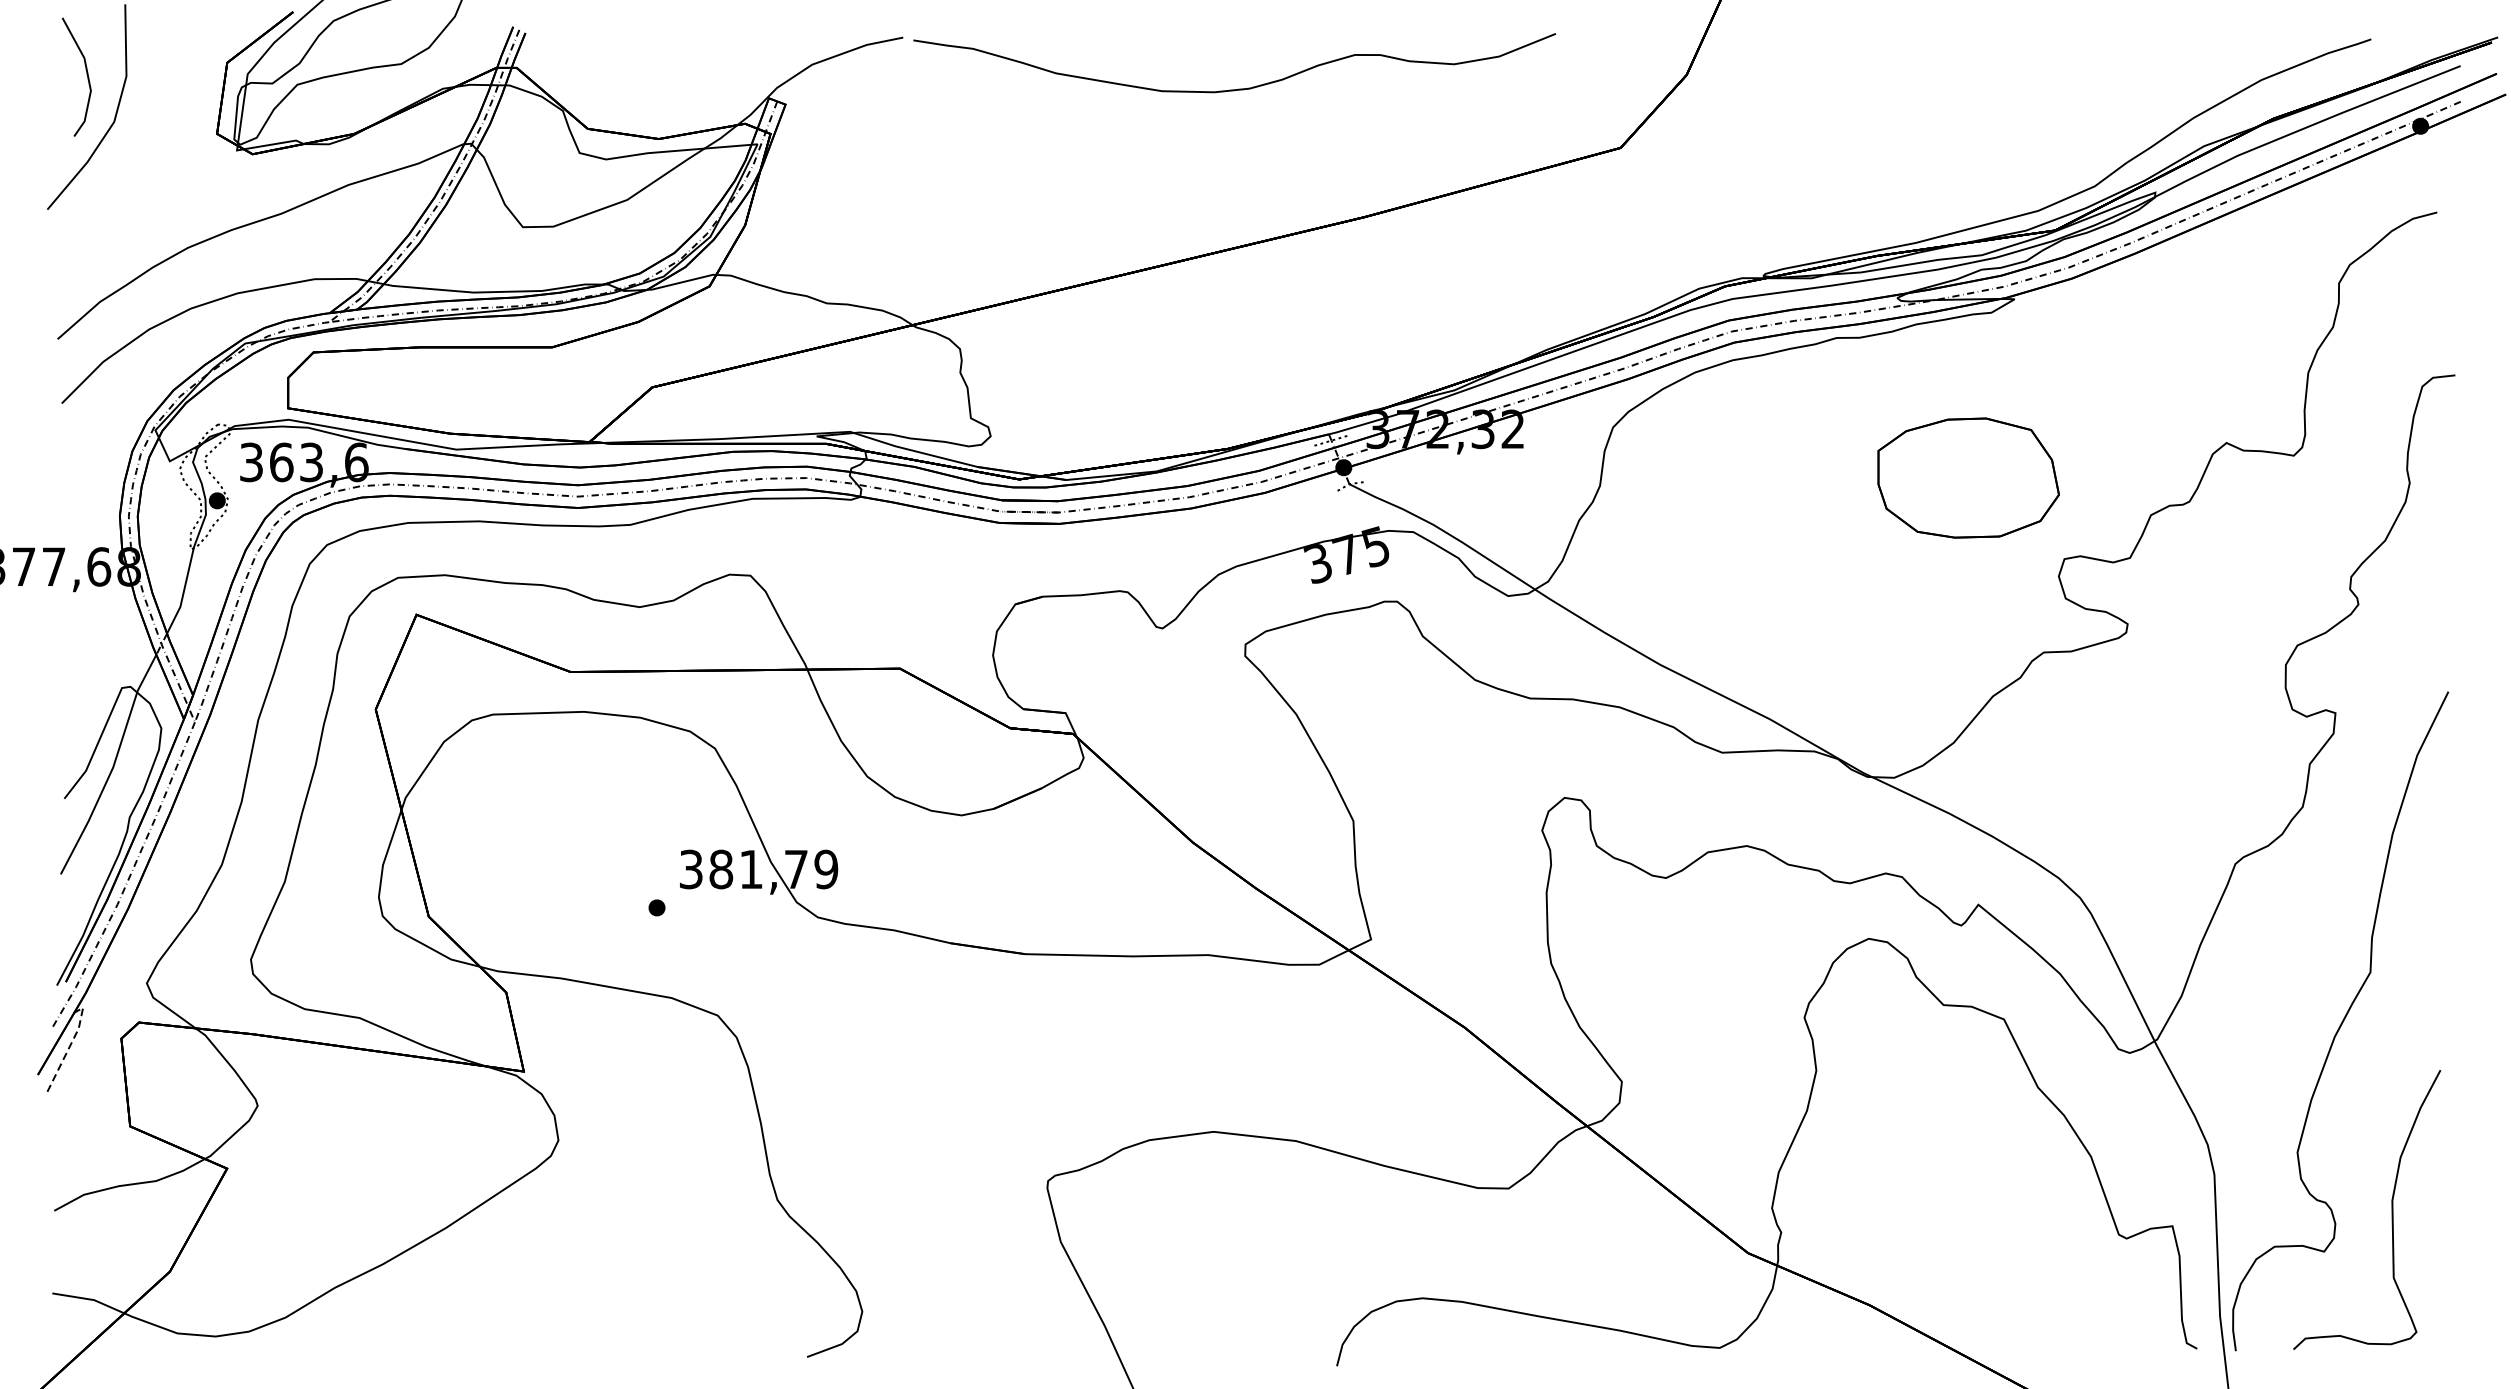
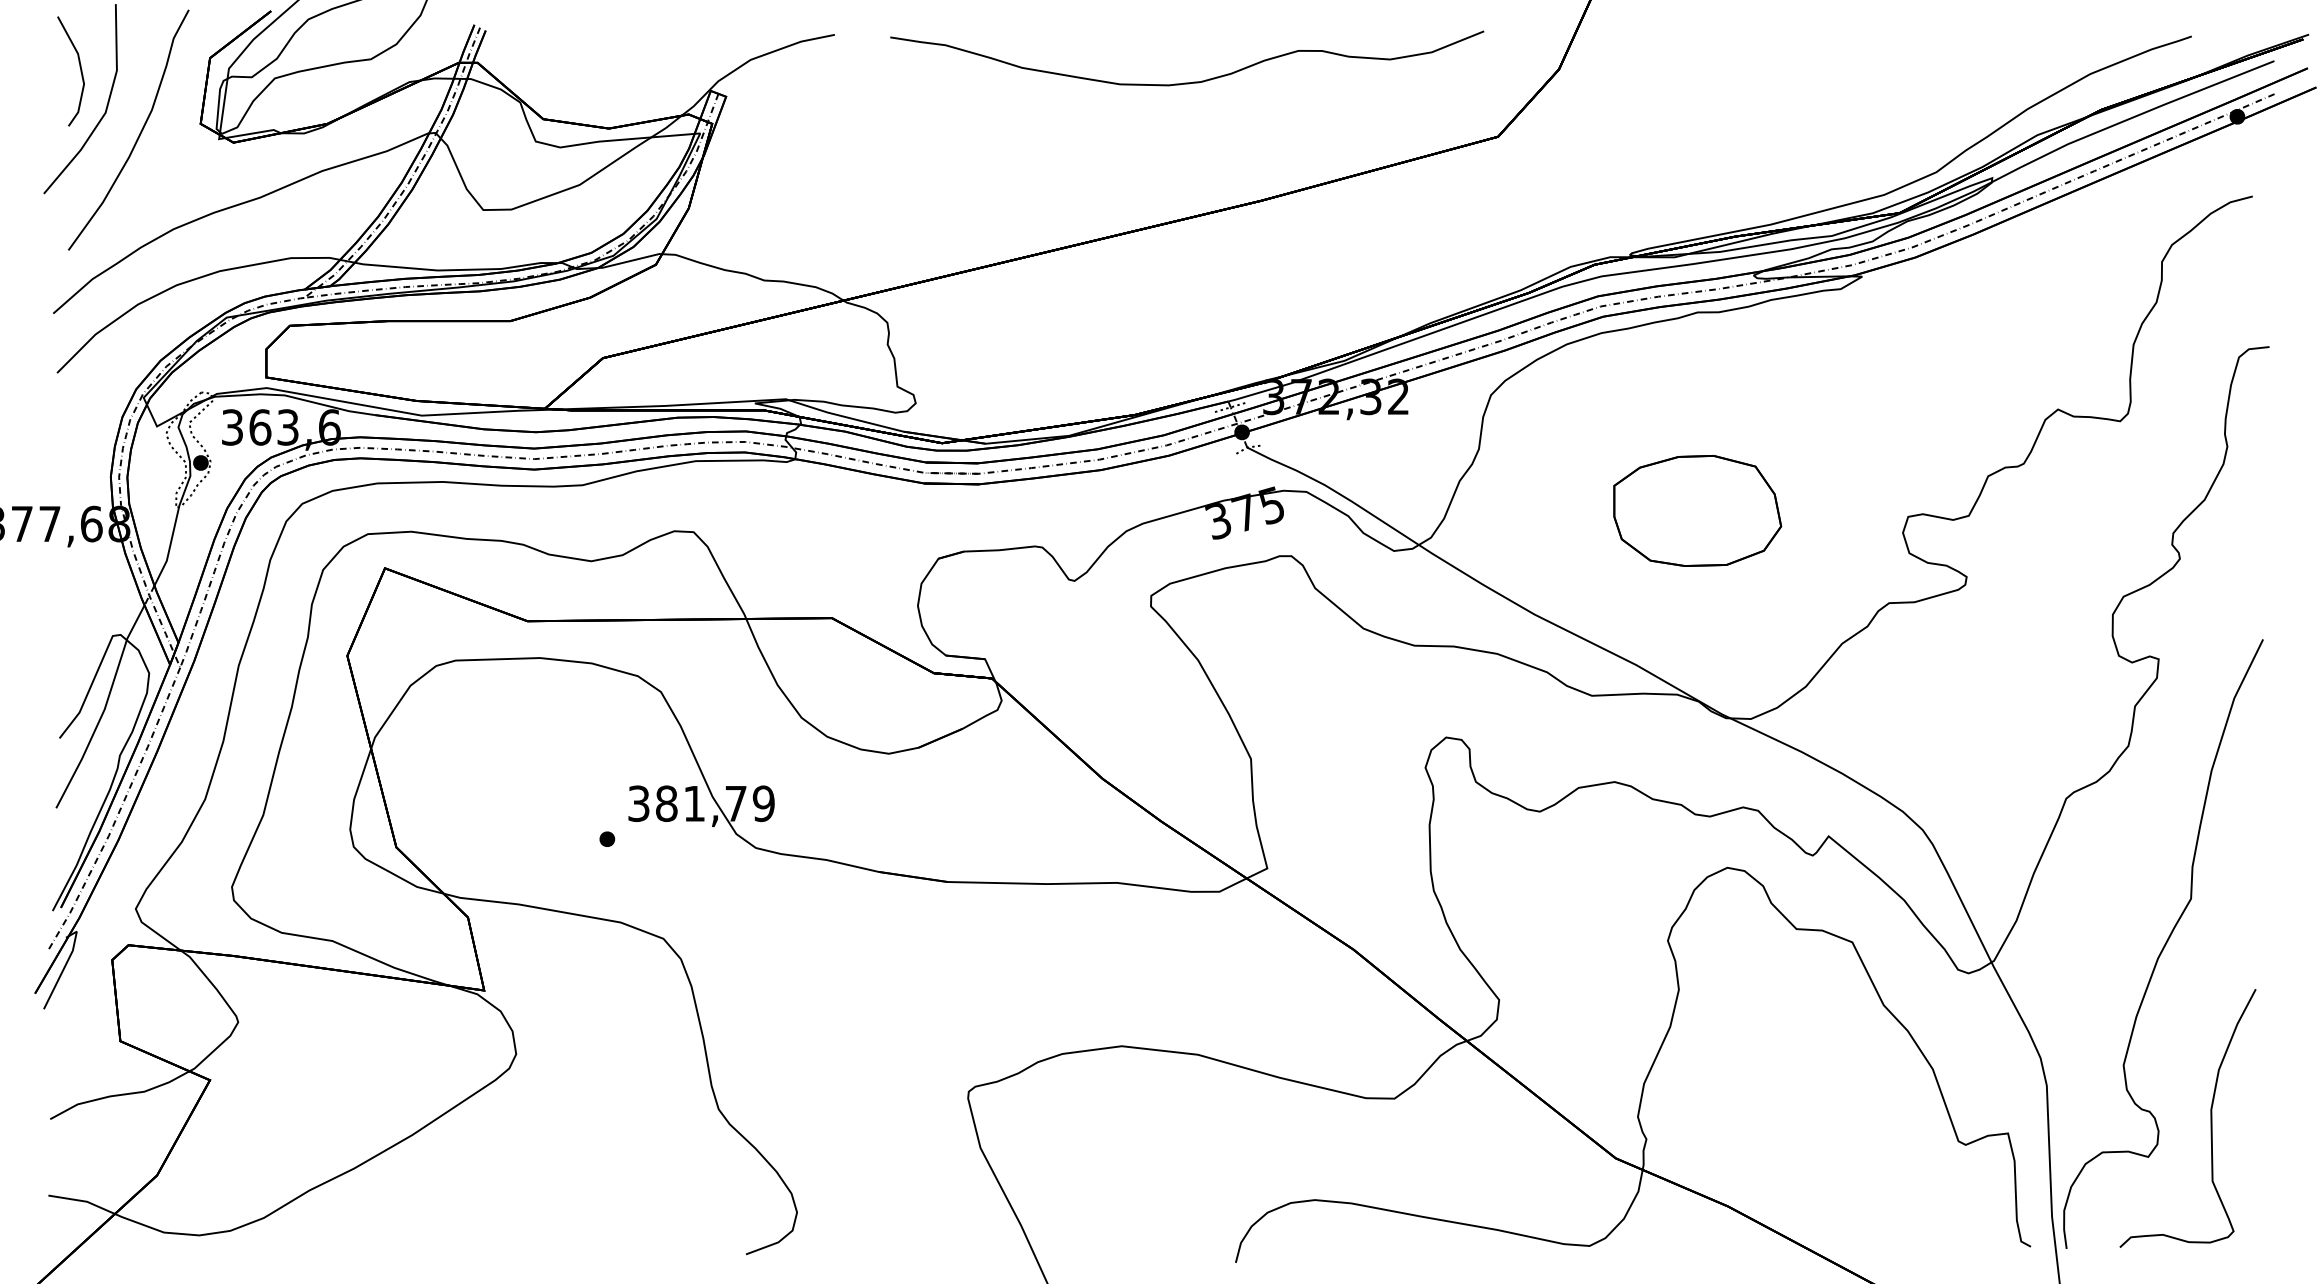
curve: (1241, 88) -> (1193, 81), moved
curve: (149, 146) -> (138, 135), added
part: (1968, 477) -> (1697, 510), moved
line: (71, 1043) -> (66, 964), dashed -> solid

